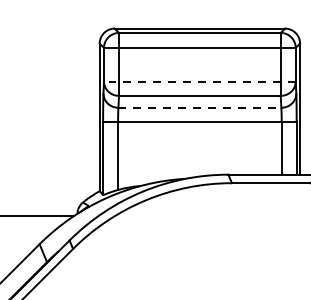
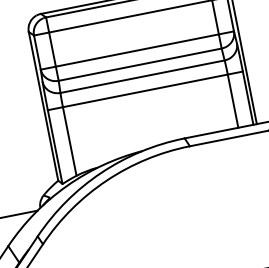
line: (199, 81) -> (136, 50), dashed -> solid
line: (200, 107) -> (143, 76), dashed -> solid

